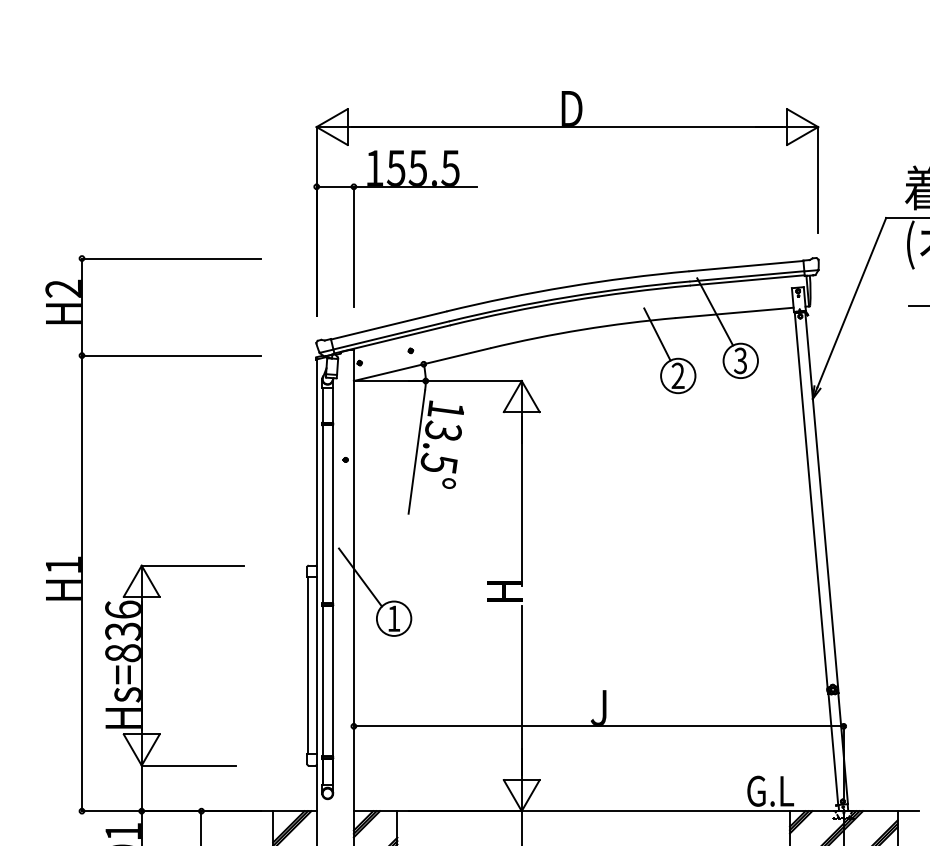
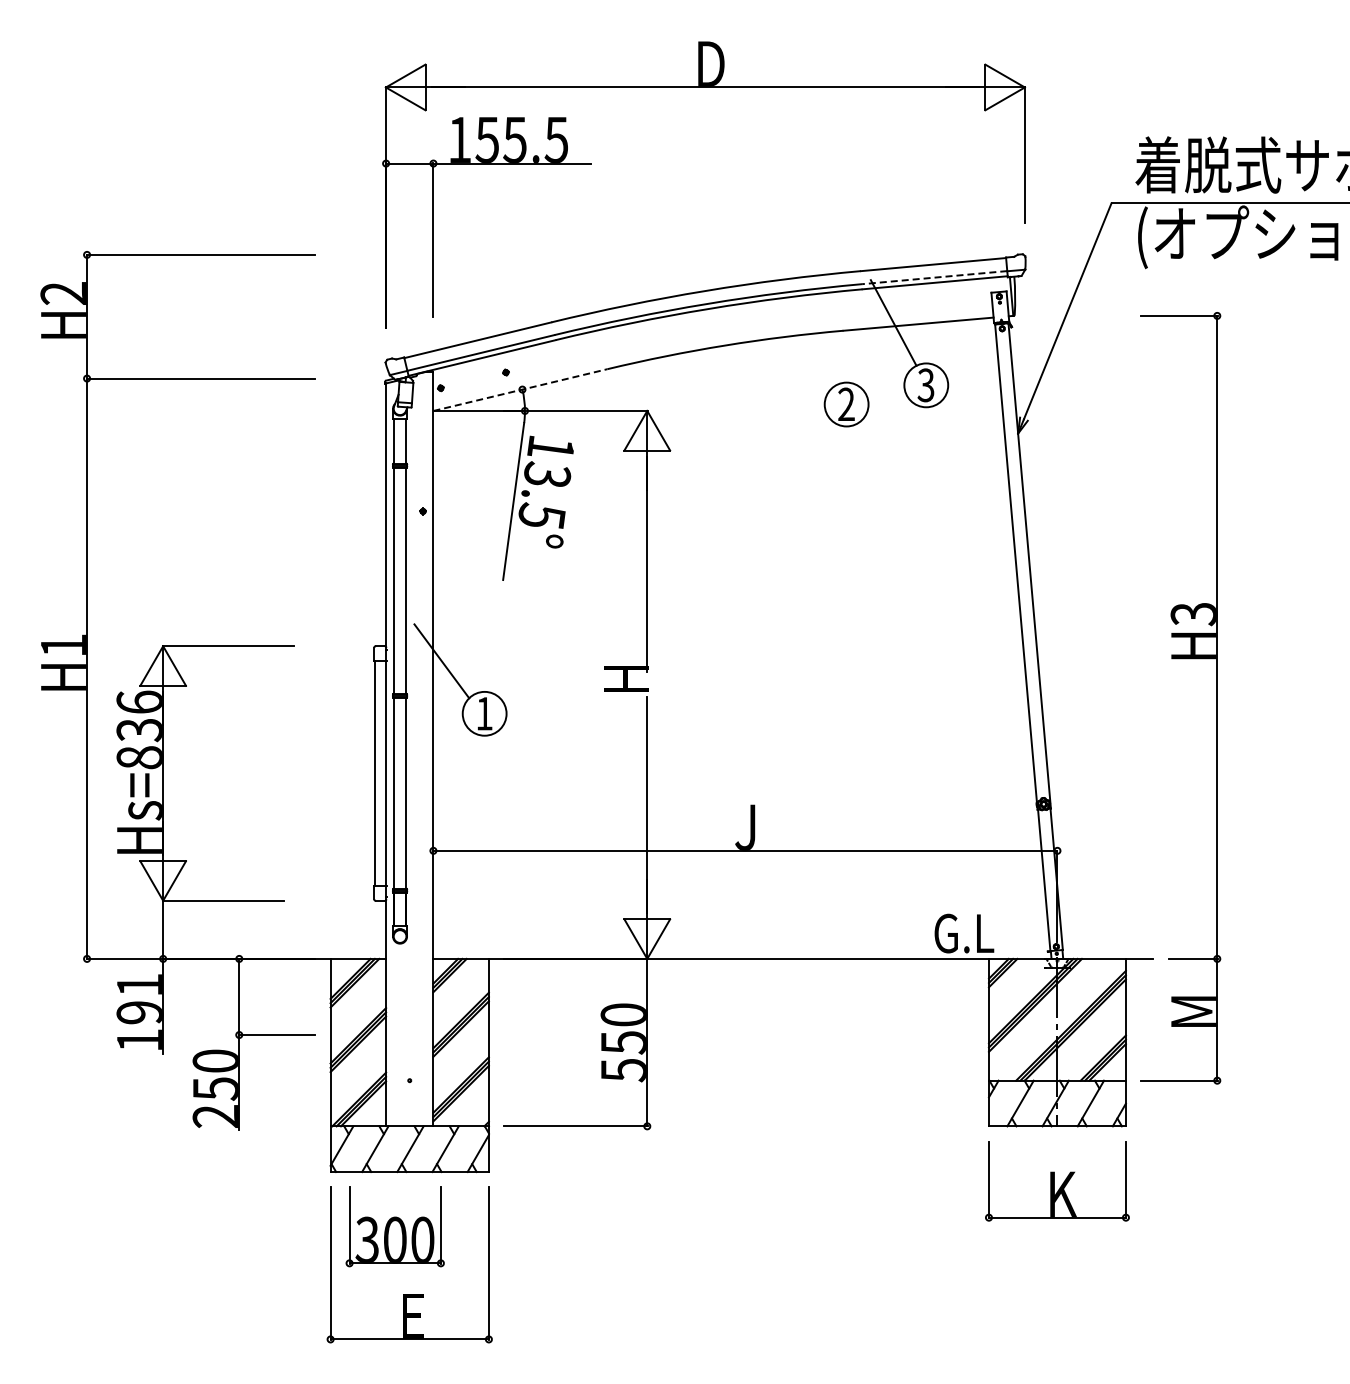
line: (747, 276) -> (934, 277), solid -> dashed
line: (656, 334) -> (819, 351), removed
line: (422, 364) -> (520, 389), solid -> dashed

